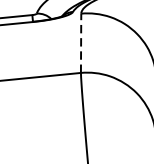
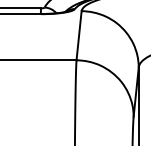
line: (81, 42) -> (79, 35), dashed -> solid

